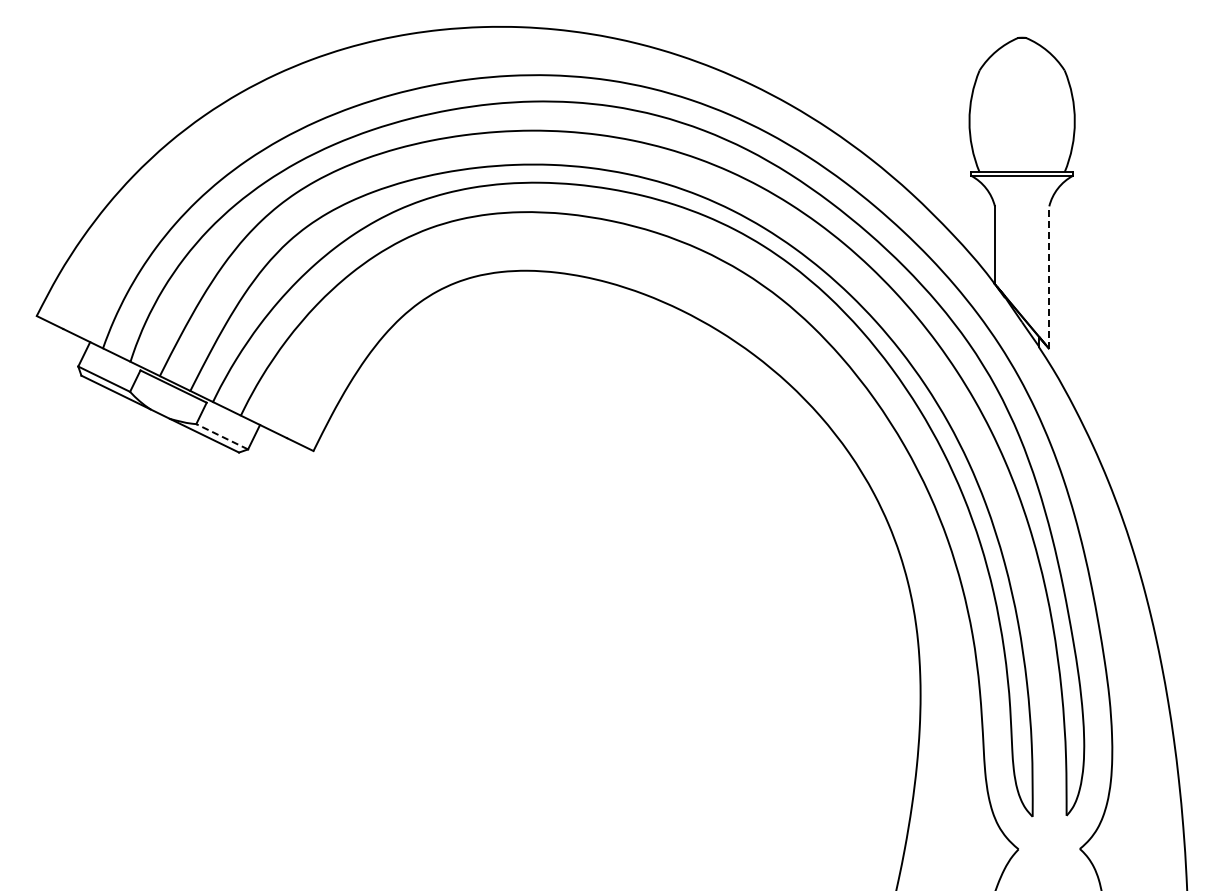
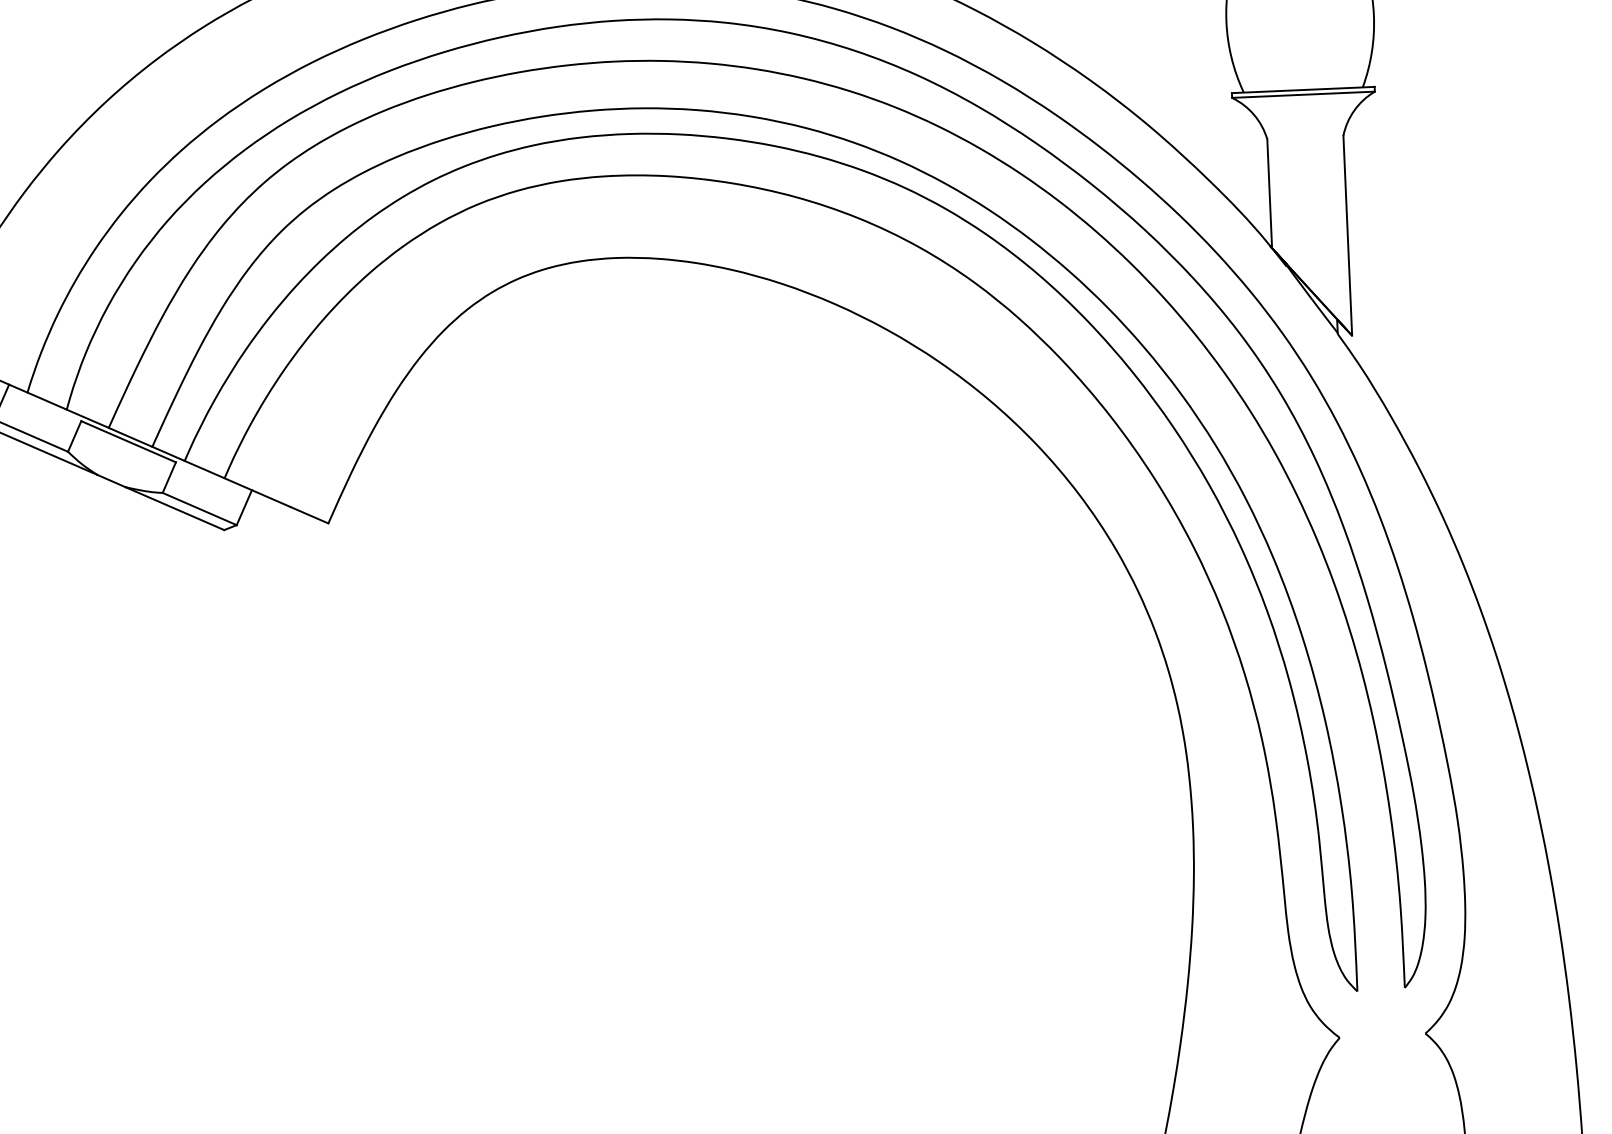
line: (1049, 277) -> (1347, 235), dashed -> solid
line: (222, 436) -> (200, 508), dashed -> solid

